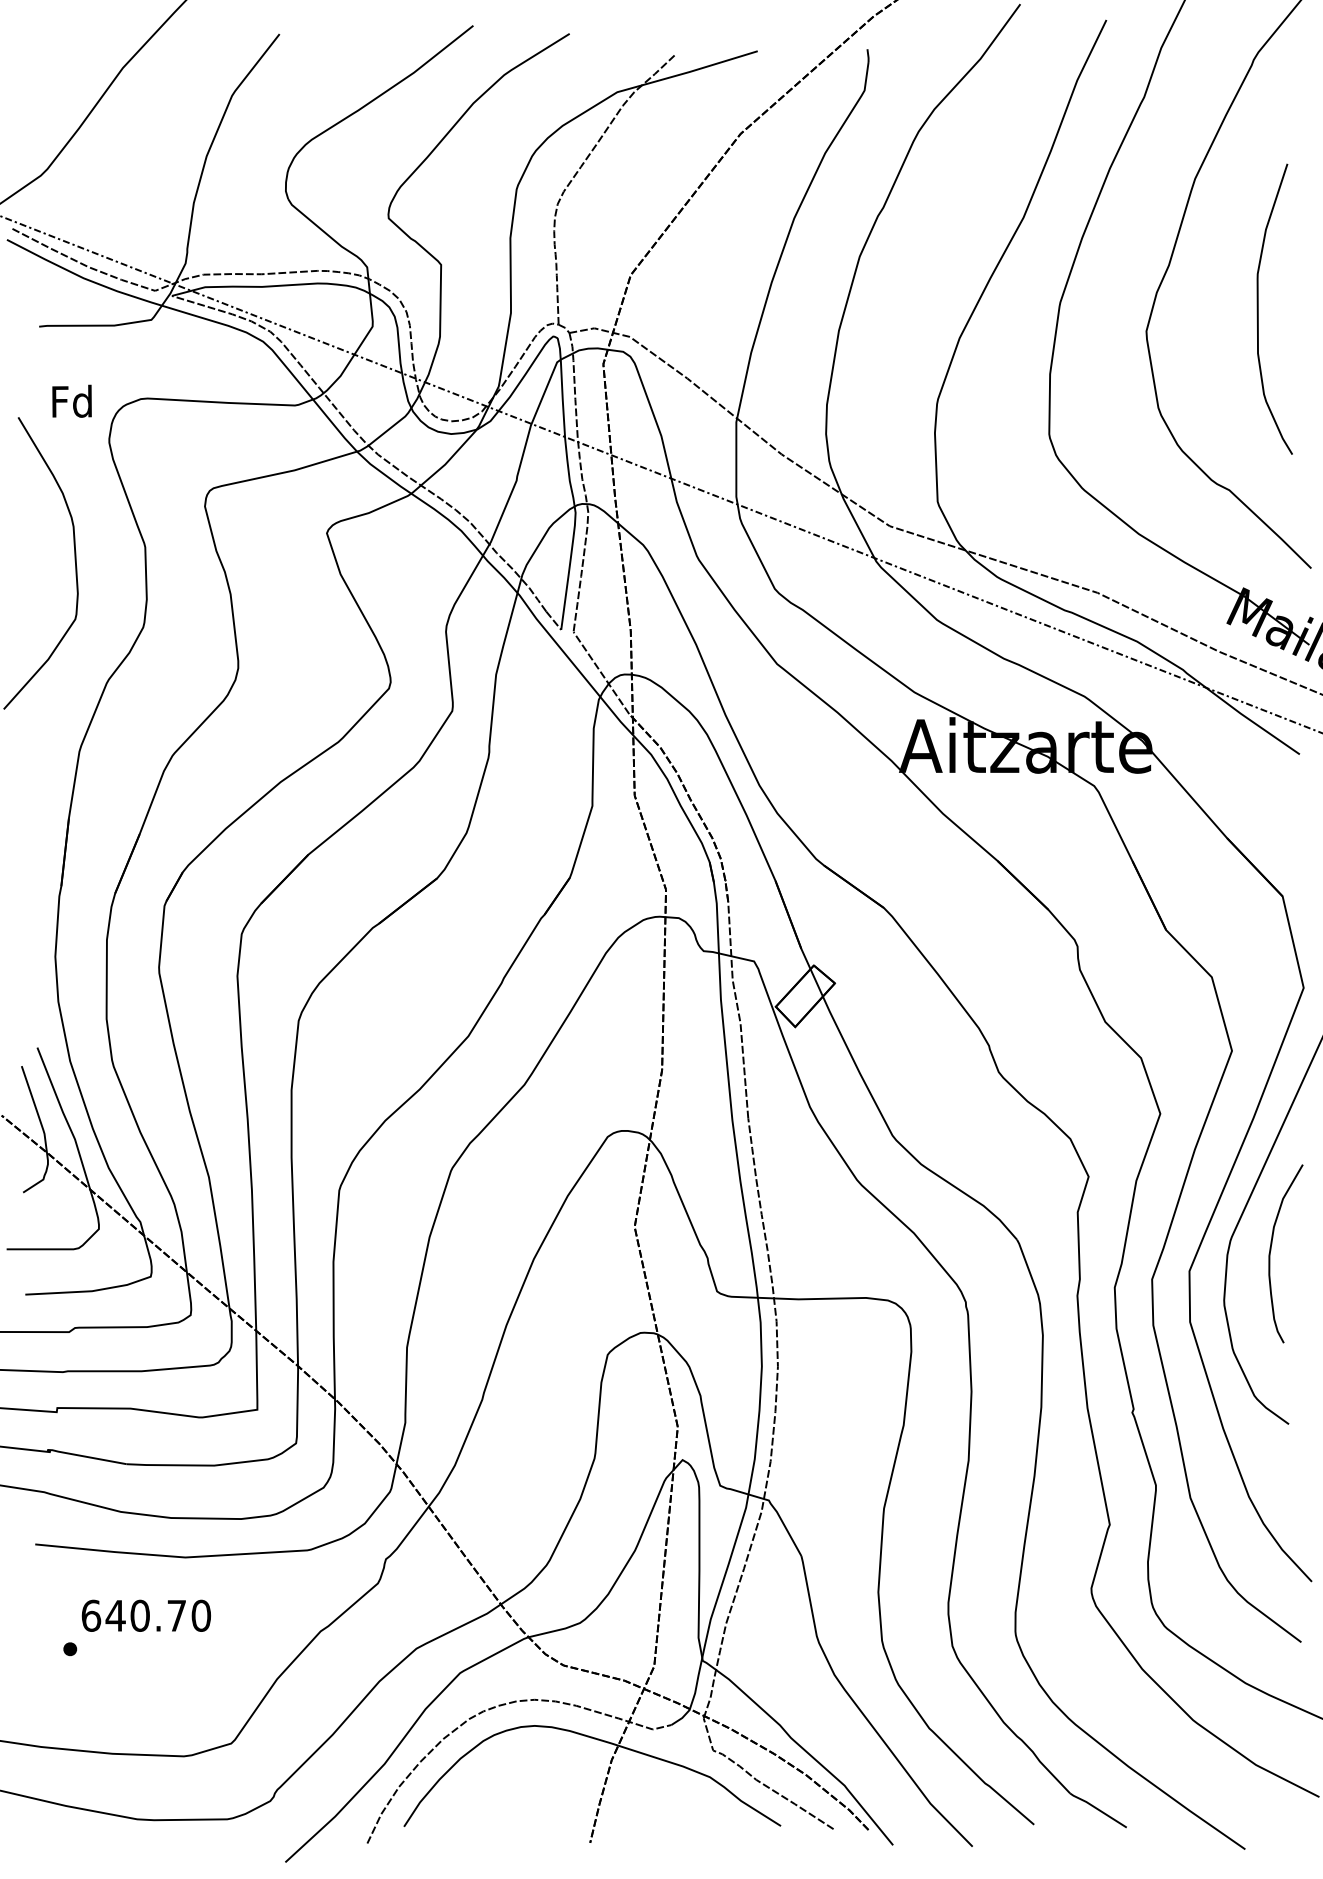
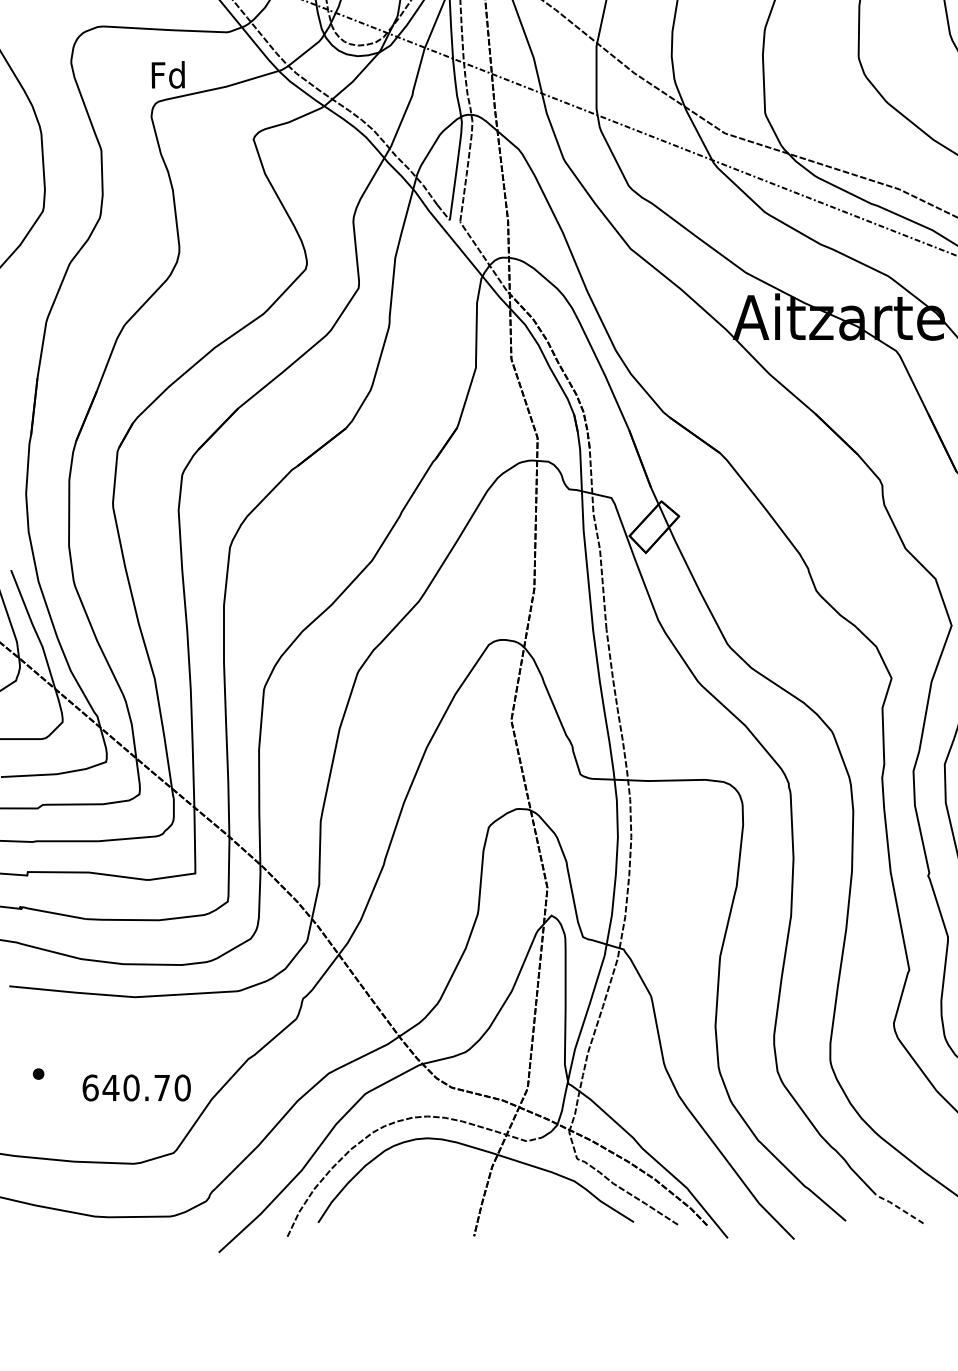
text: (71, 400) -> (167, 74), moved
text: (145, 1615) -> (135, 1087), moved
line: (1097, 1808) -> (899, 1207), solid -> dashed

